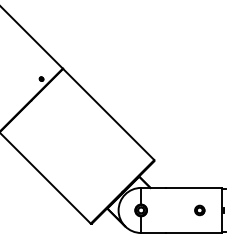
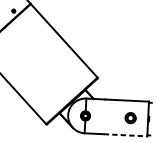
part: (199, 210) -> (130, 118), size x1.4
line: (194, 233) -> (125, 135), solid -> dashed

